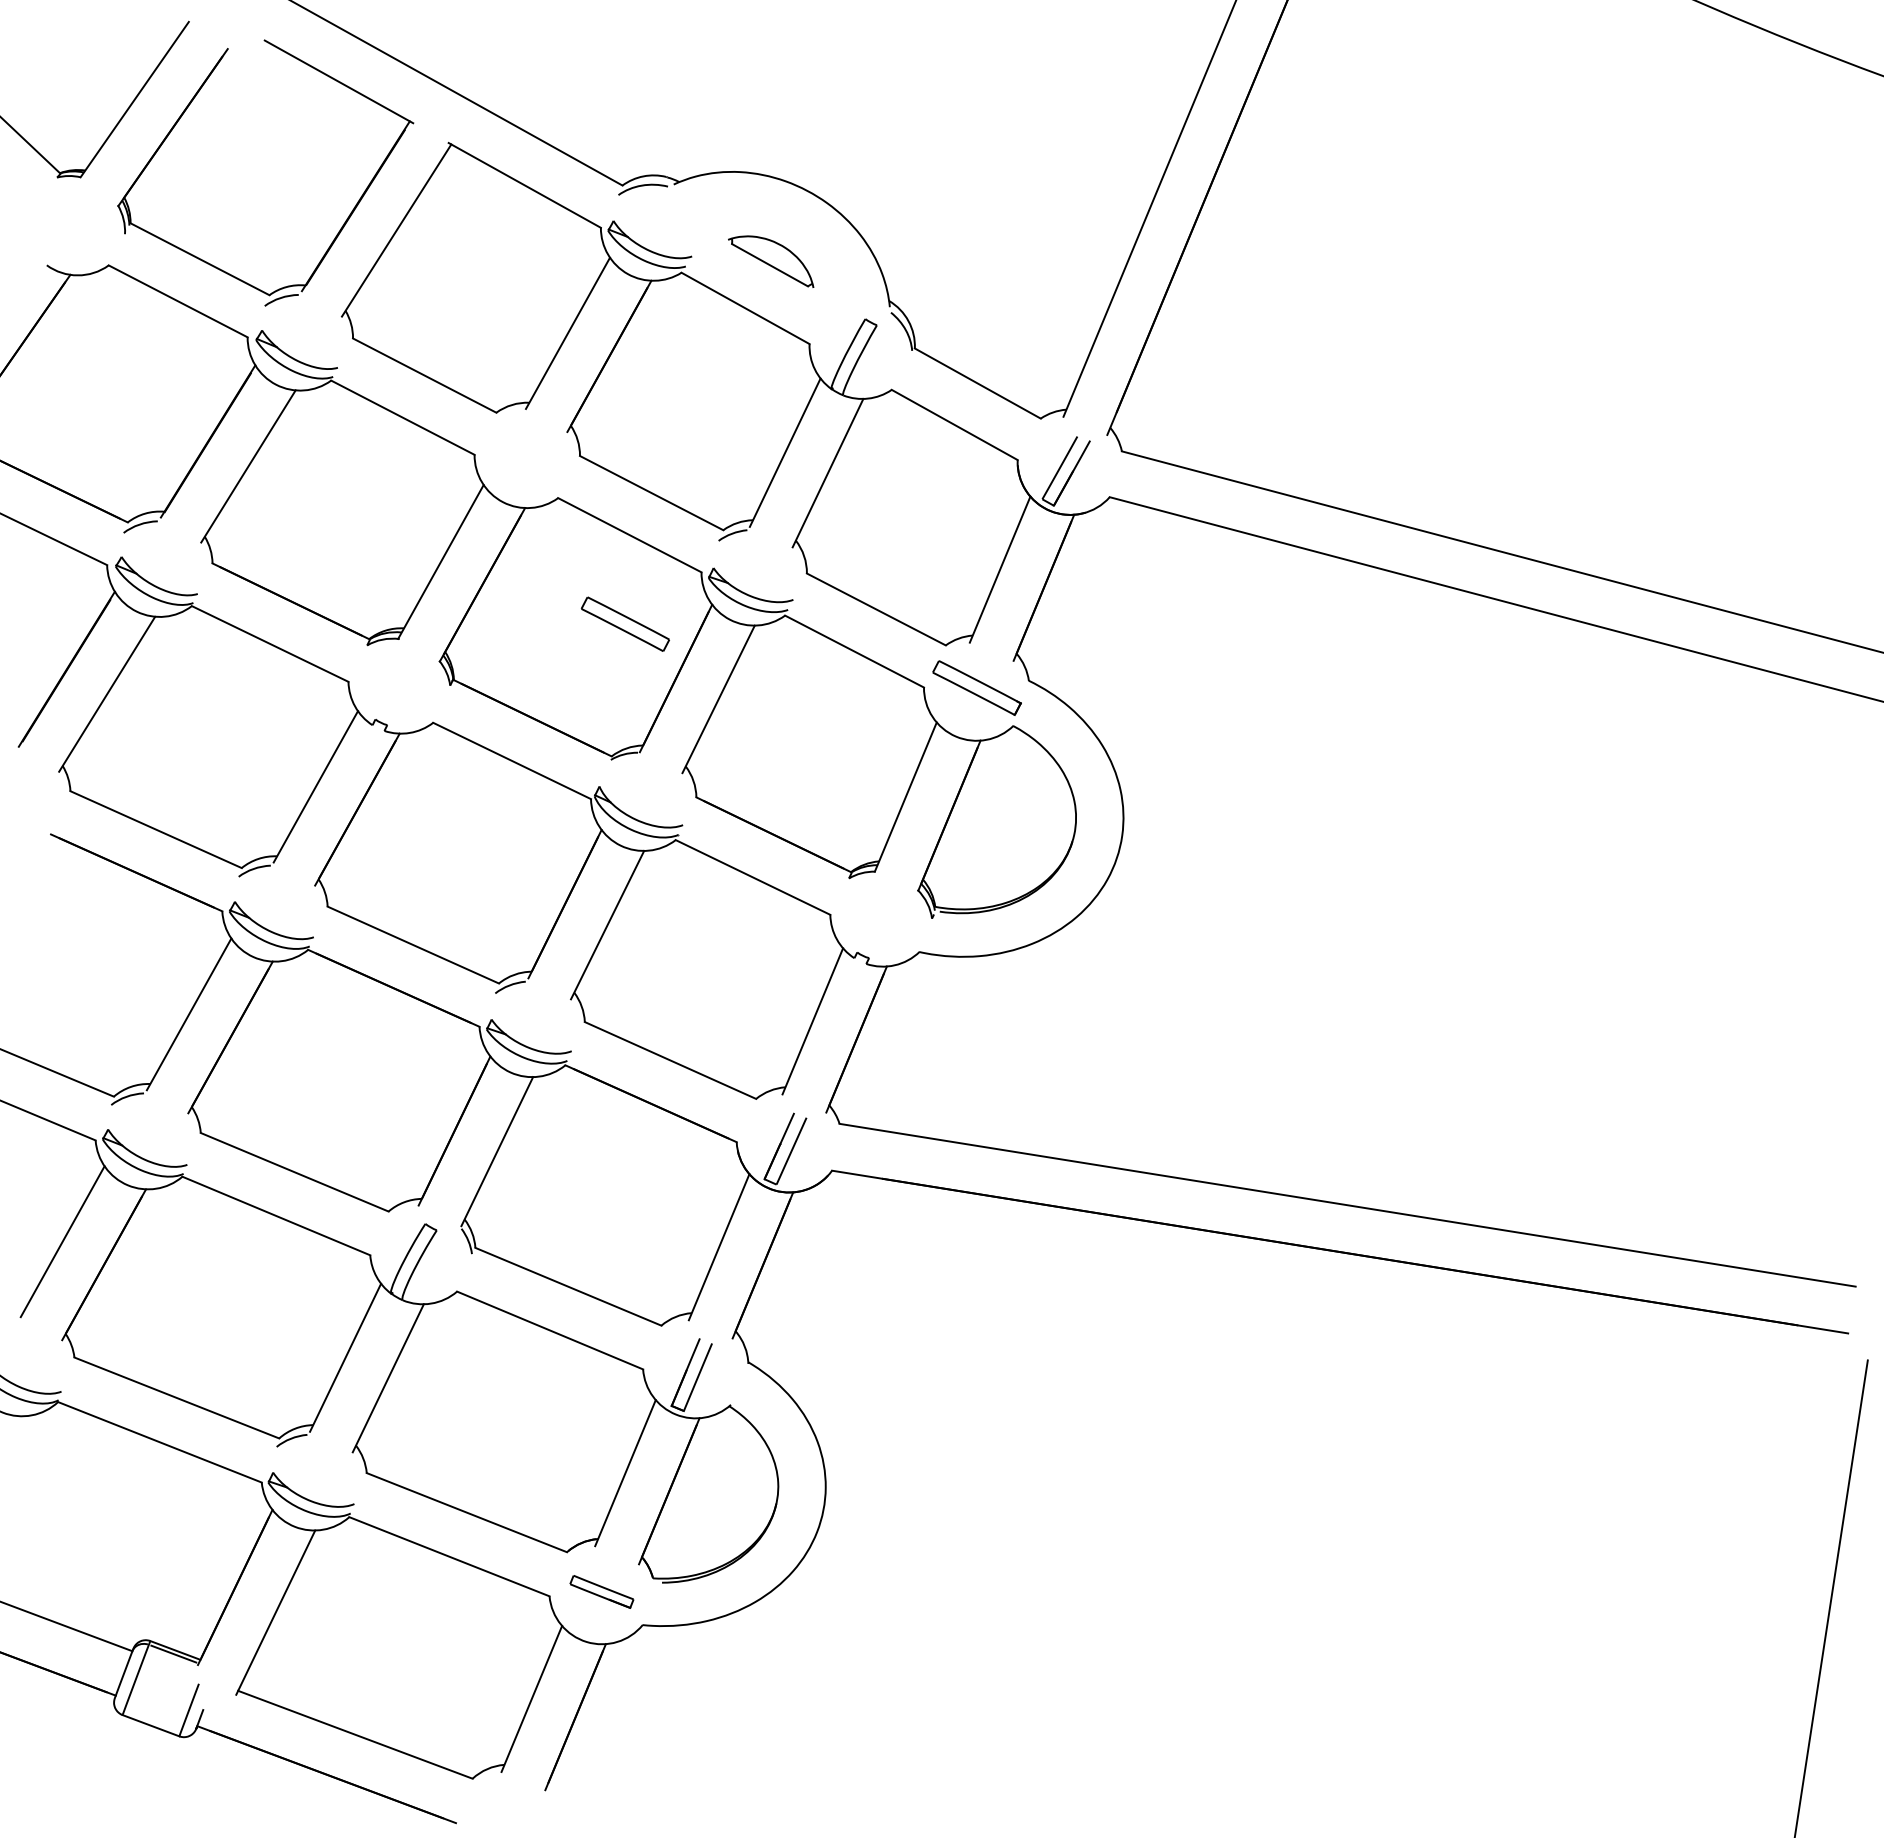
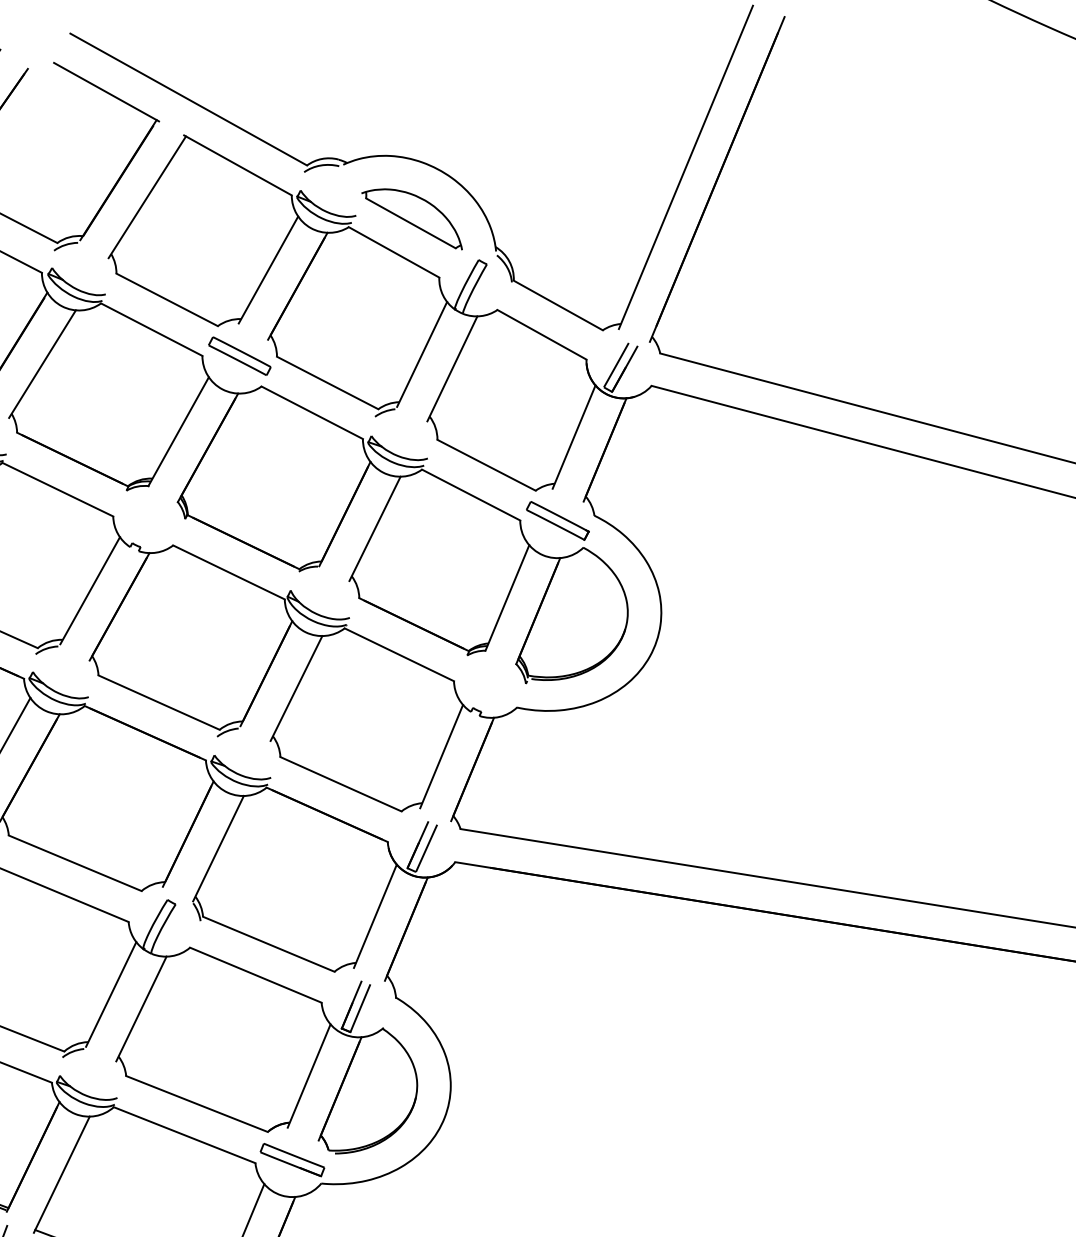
part: (770, 261) -> (411, 219), size x1.67
part: (624, 623) -> (239, 355), moved
part: (601, 1591) -> (292, 1159), size x1.43

